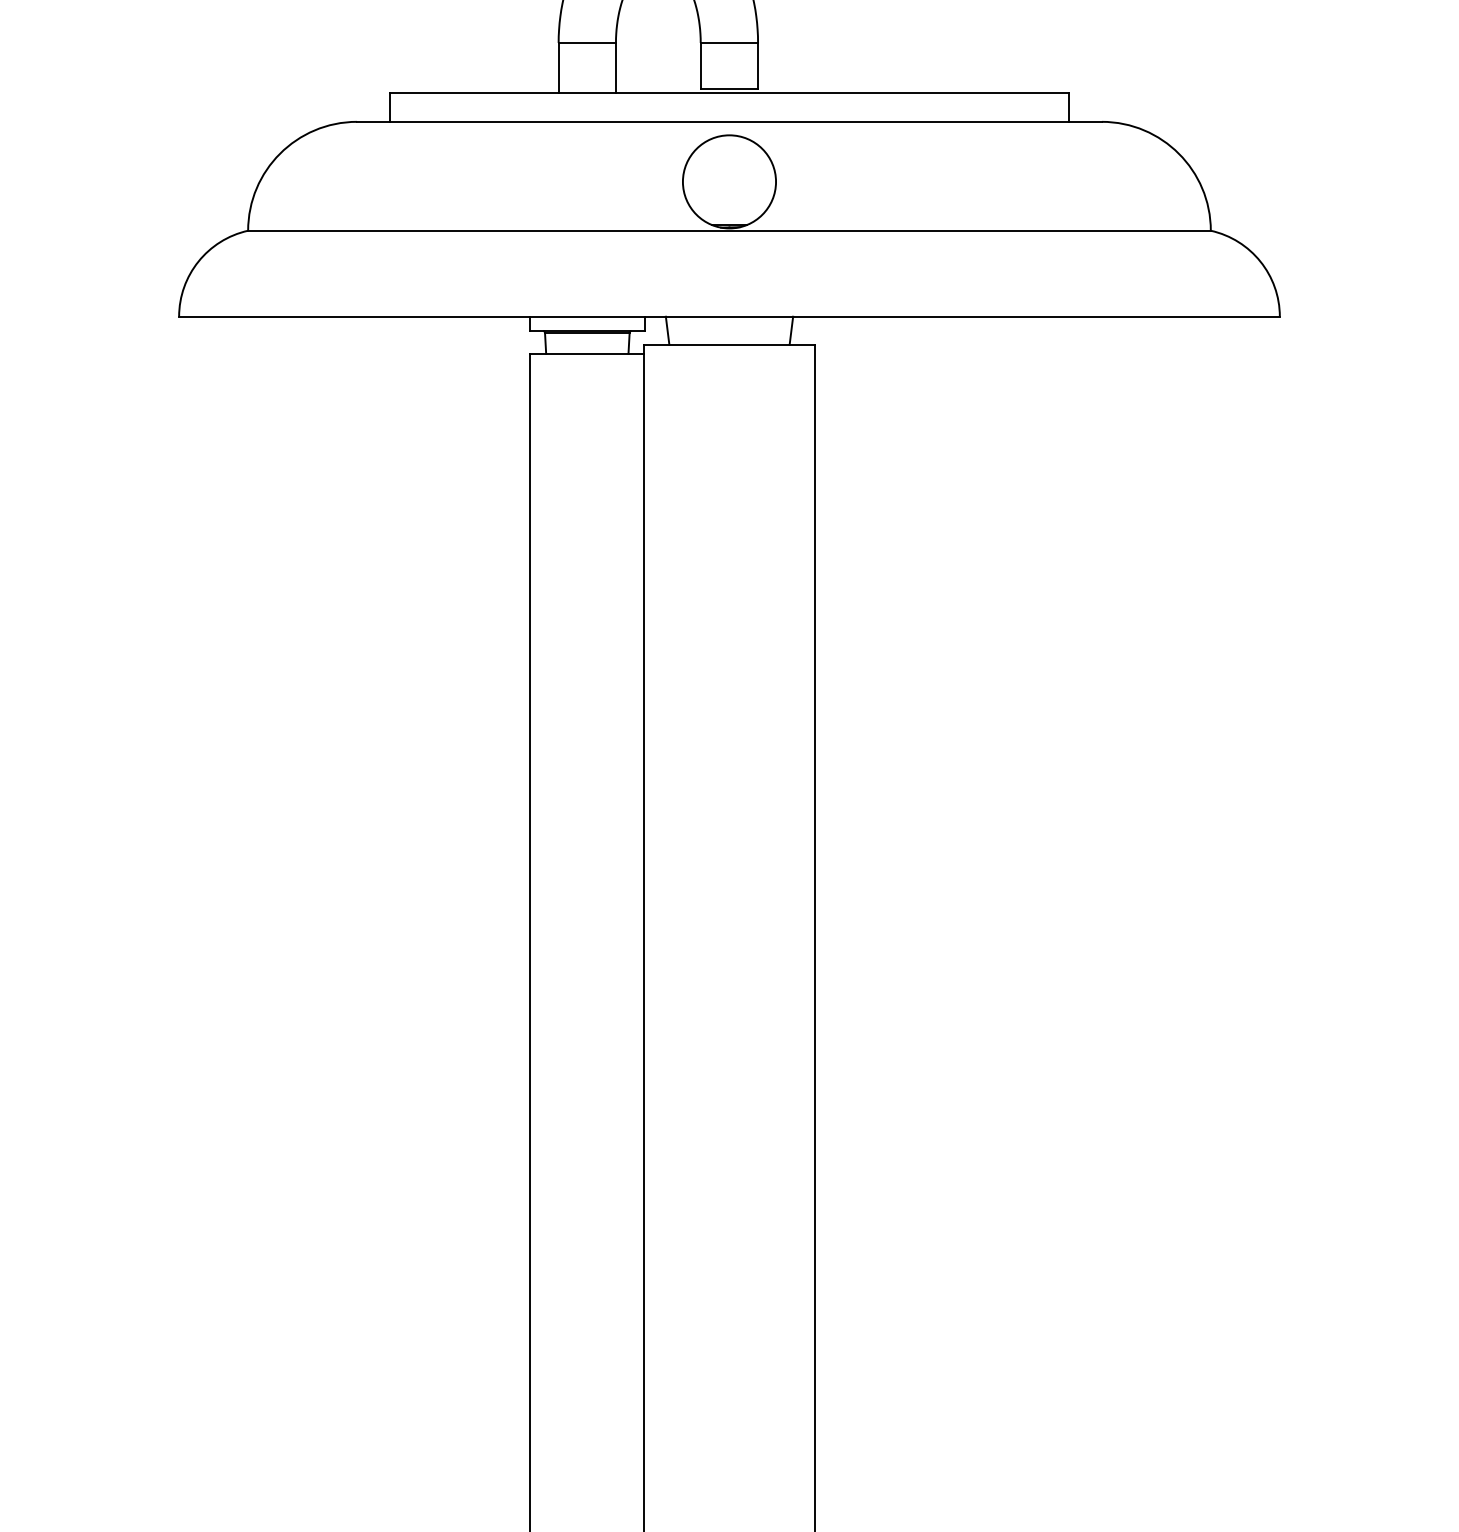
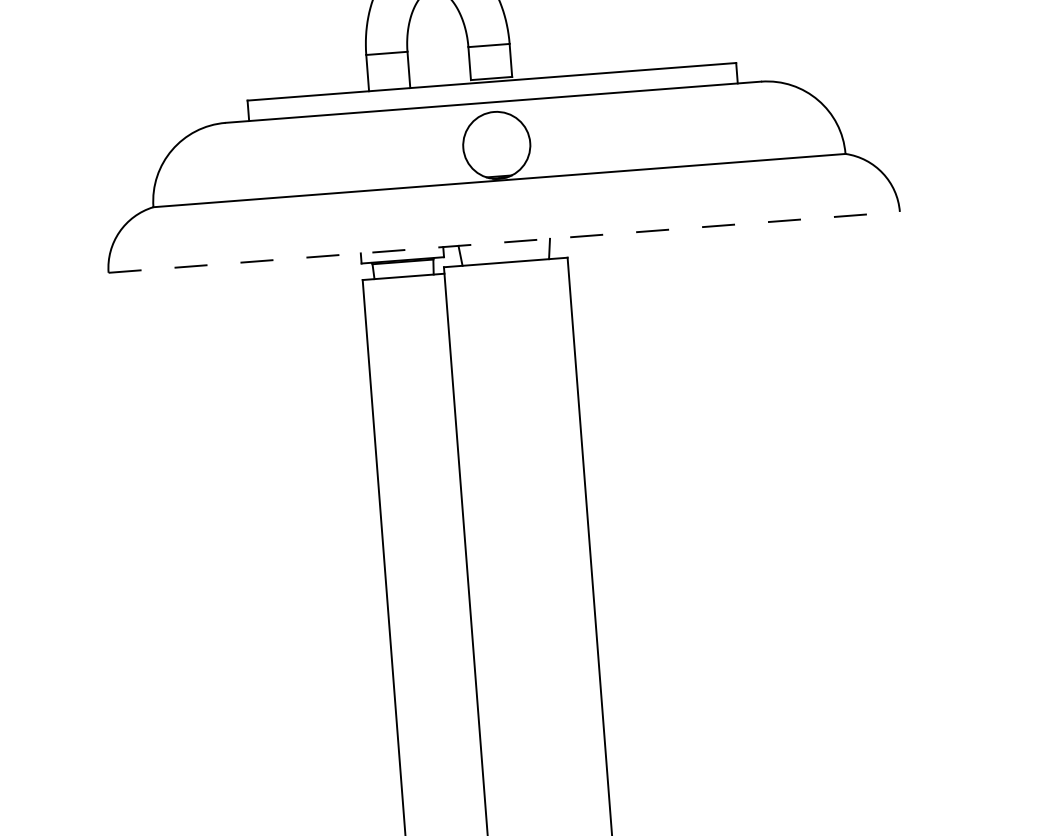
line: (729, 316) -> (504, 242), solid -> dashed

